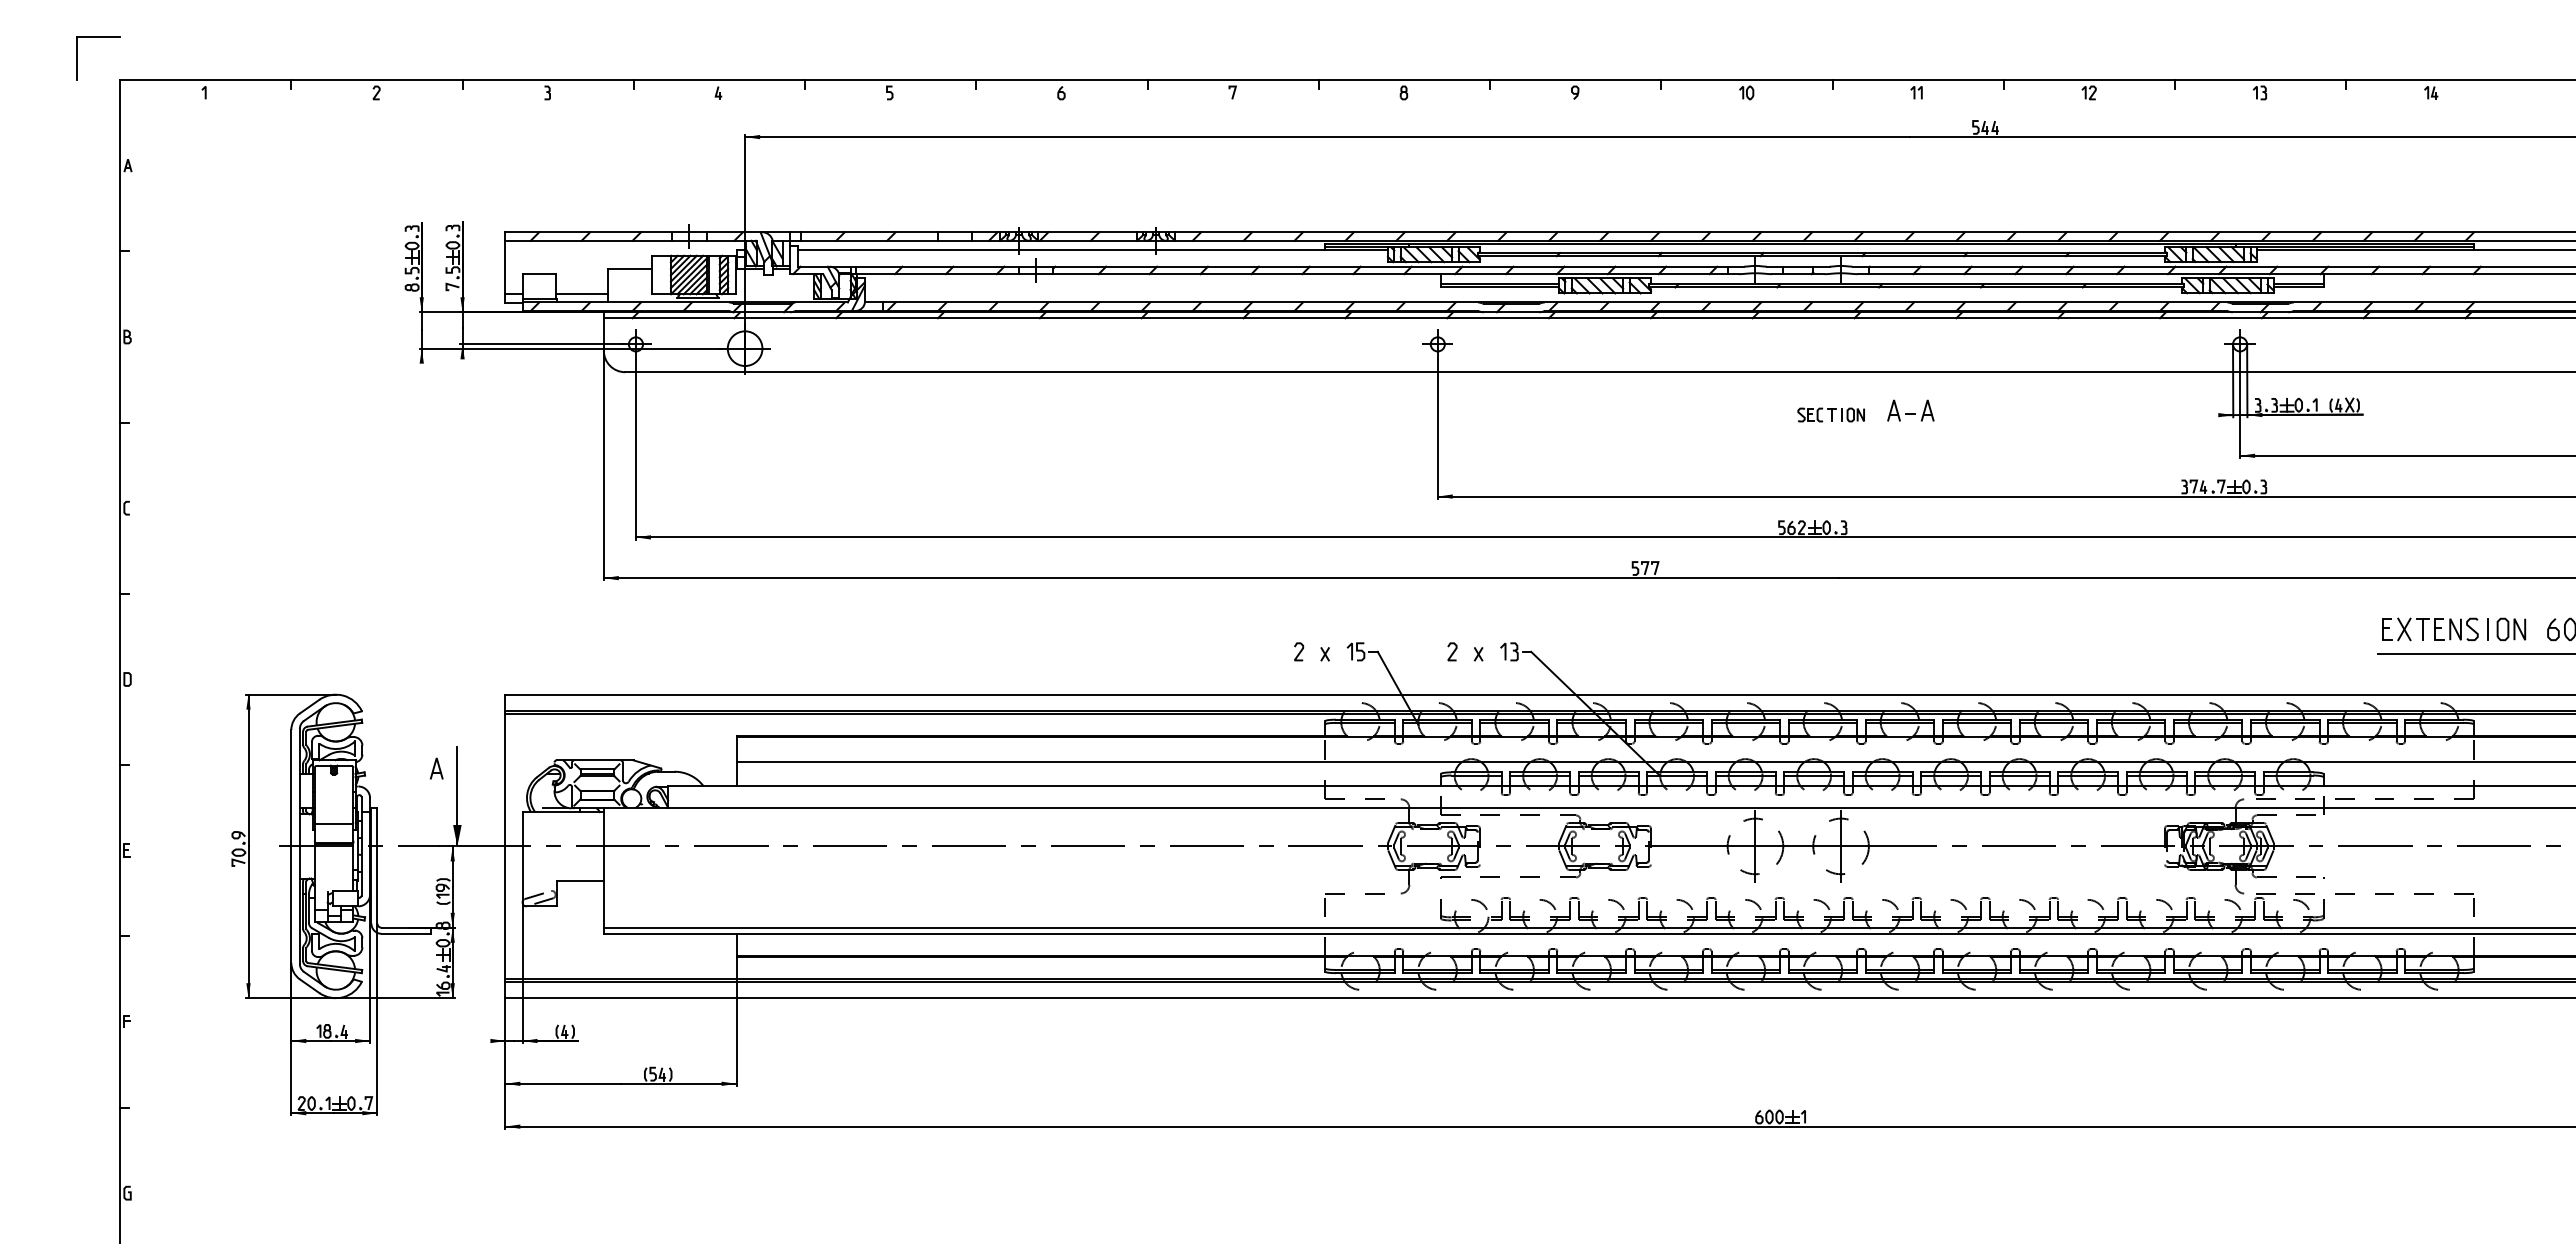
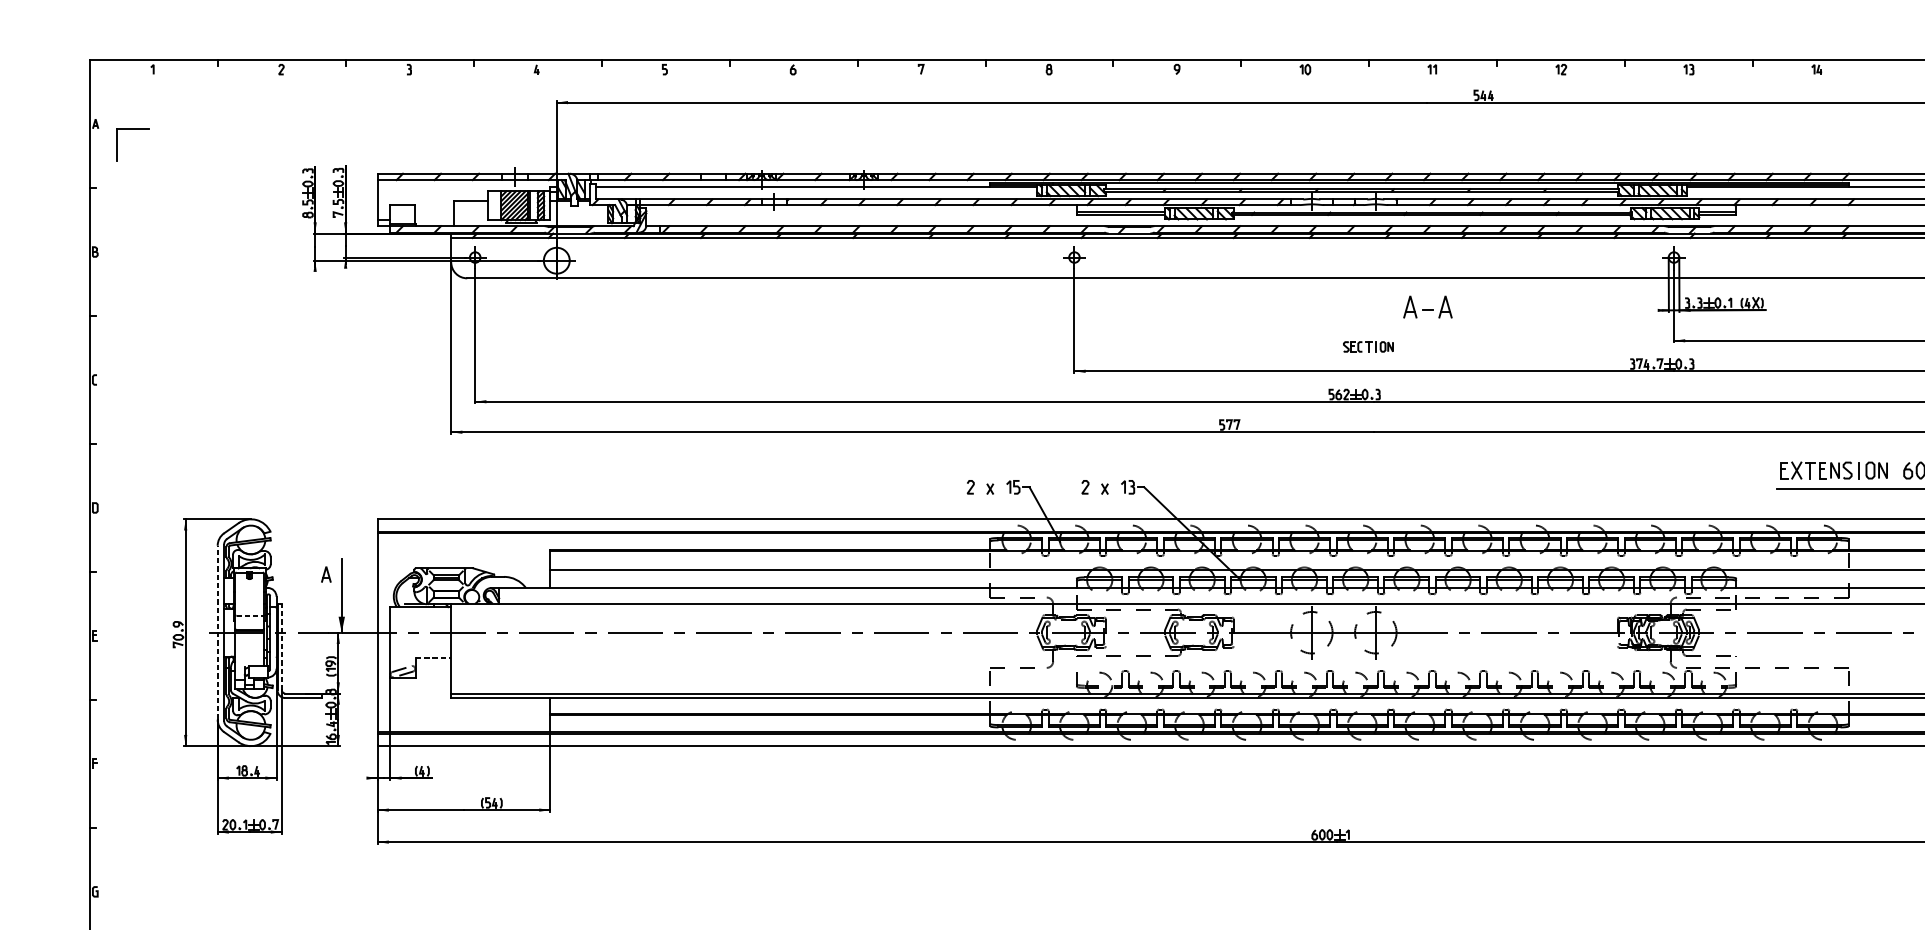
part: (98, 37) -> (132, 129), moved
line: (581, 294) -> (434, 220), removed
part: (1910, 410) -> (1427, 306), size x1.4
part: (1830, 414) -> (1367, 346), moved
line: (334, 824) -> (249, 616), solid -> dashed
line: (291, 845) -> (217, 632), solid -> dashed
line: (377, 865) -> (282, 646), solid -> dashed
line: (580, 880) -> (433, 658), solid -> dashed

